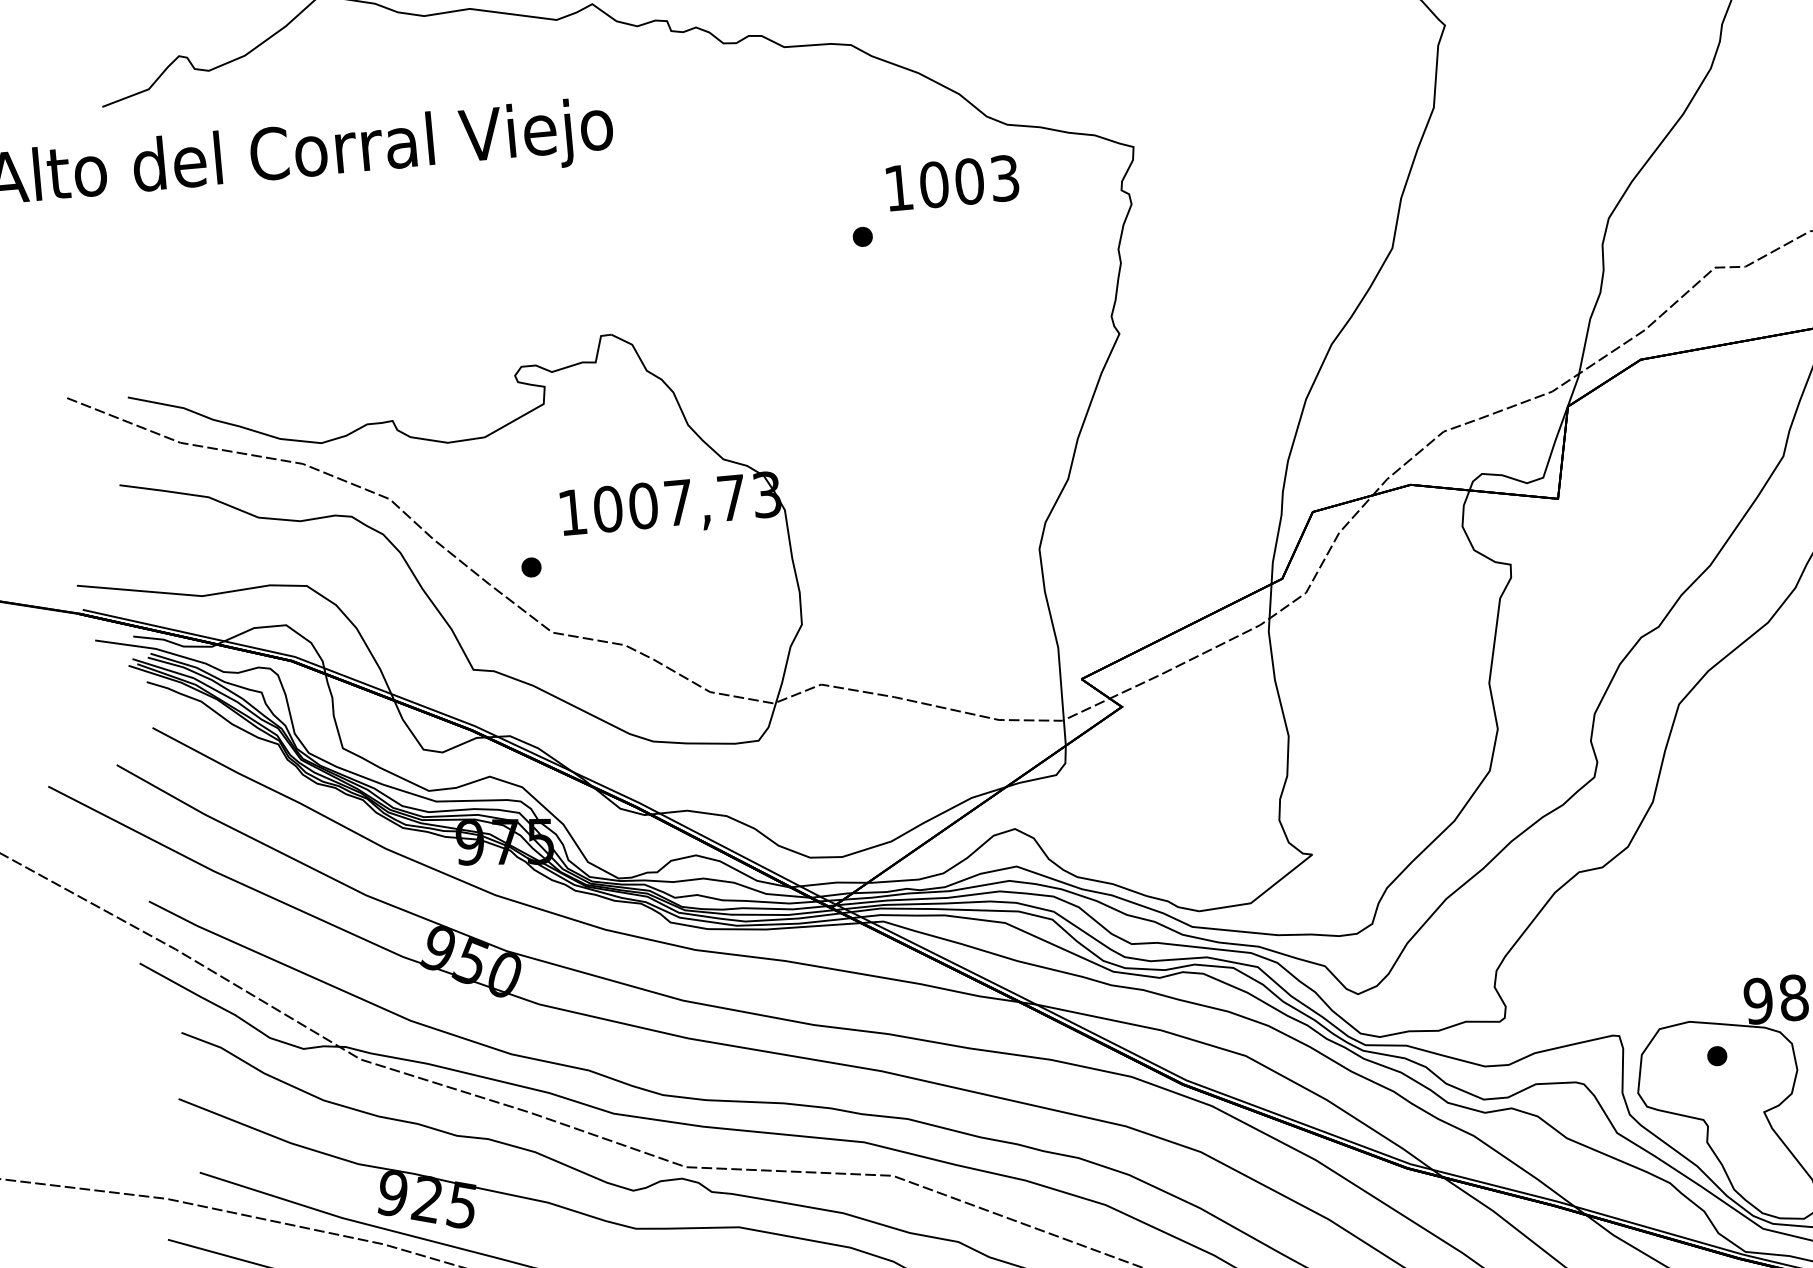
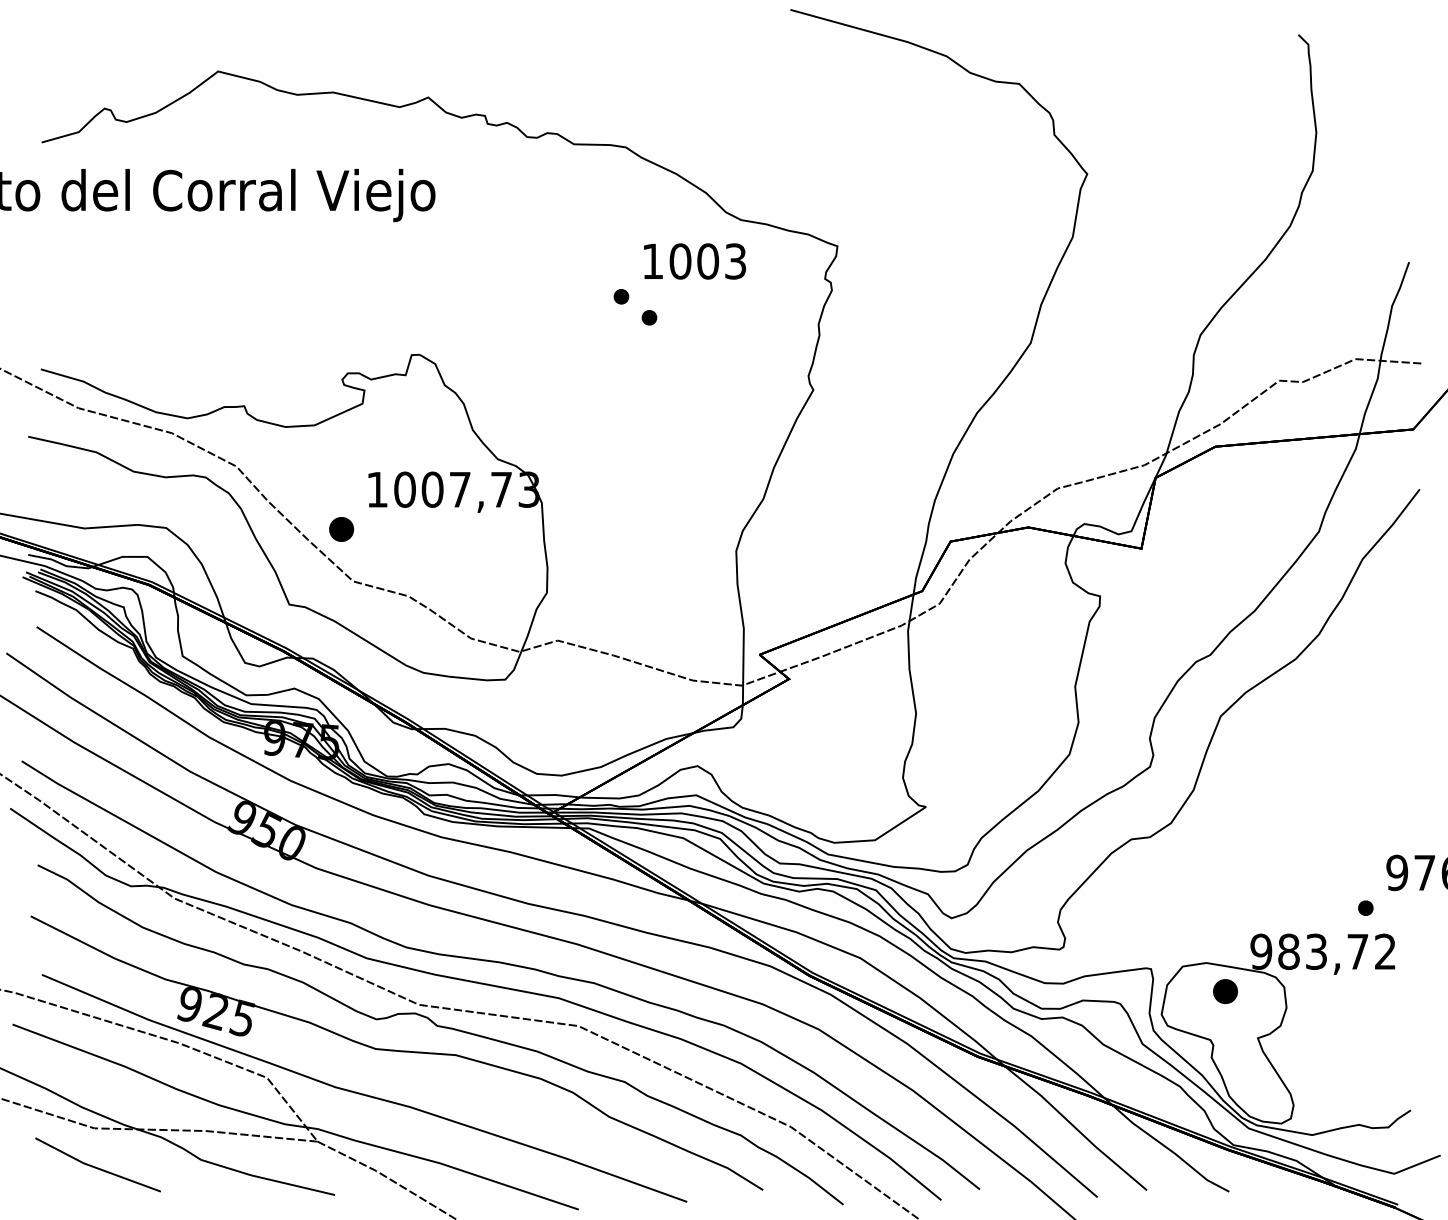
part: (901, 260) -> (649, 317), added
part: (531, 567) -> (341, 529), size x1.6
part: (1717, 1056) -> (1225, 991), size x1.6

